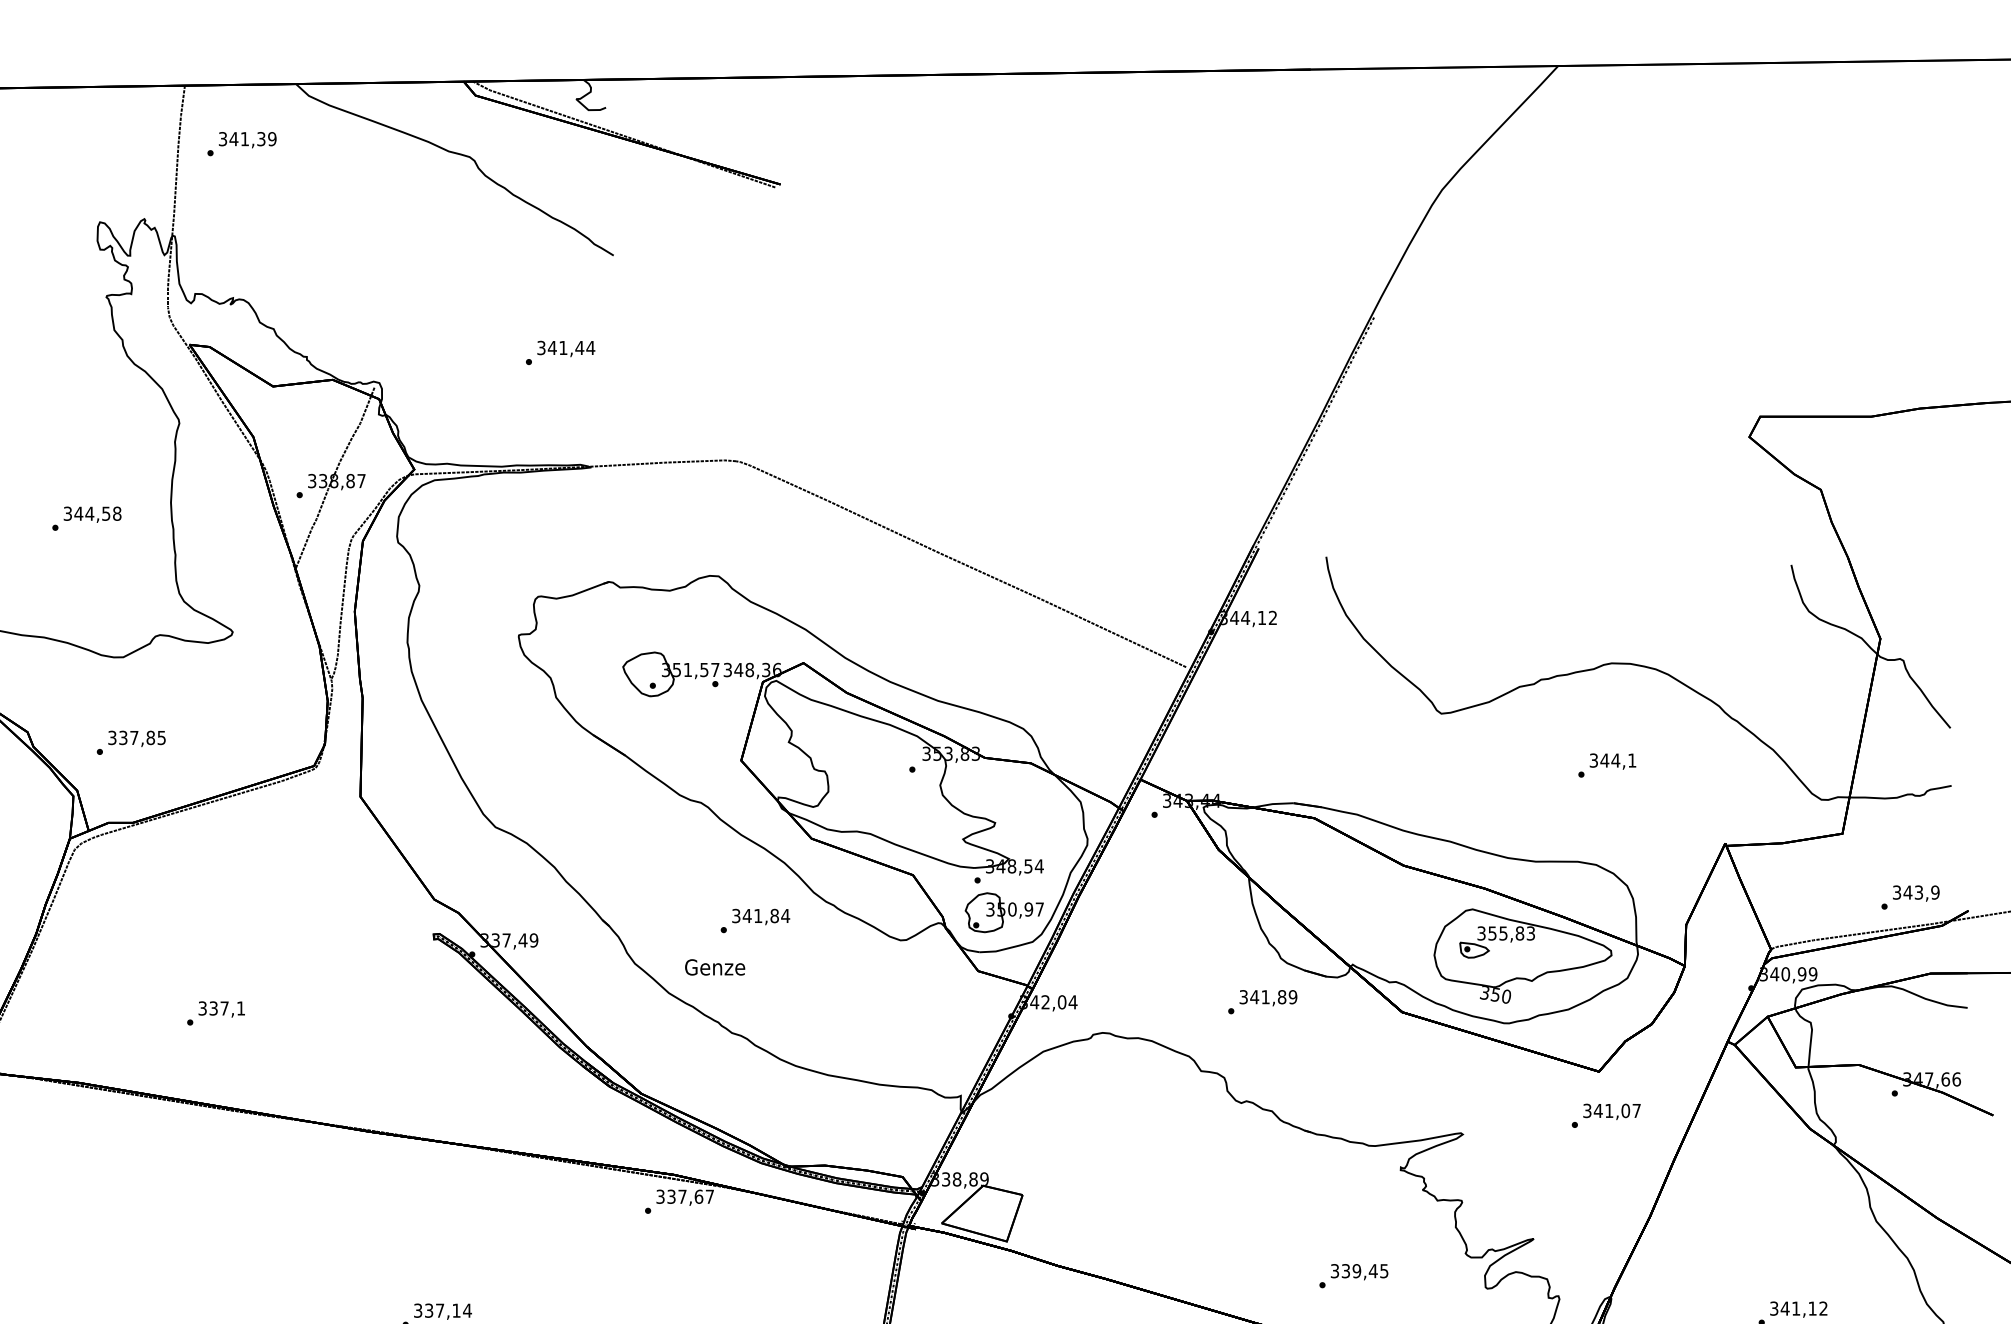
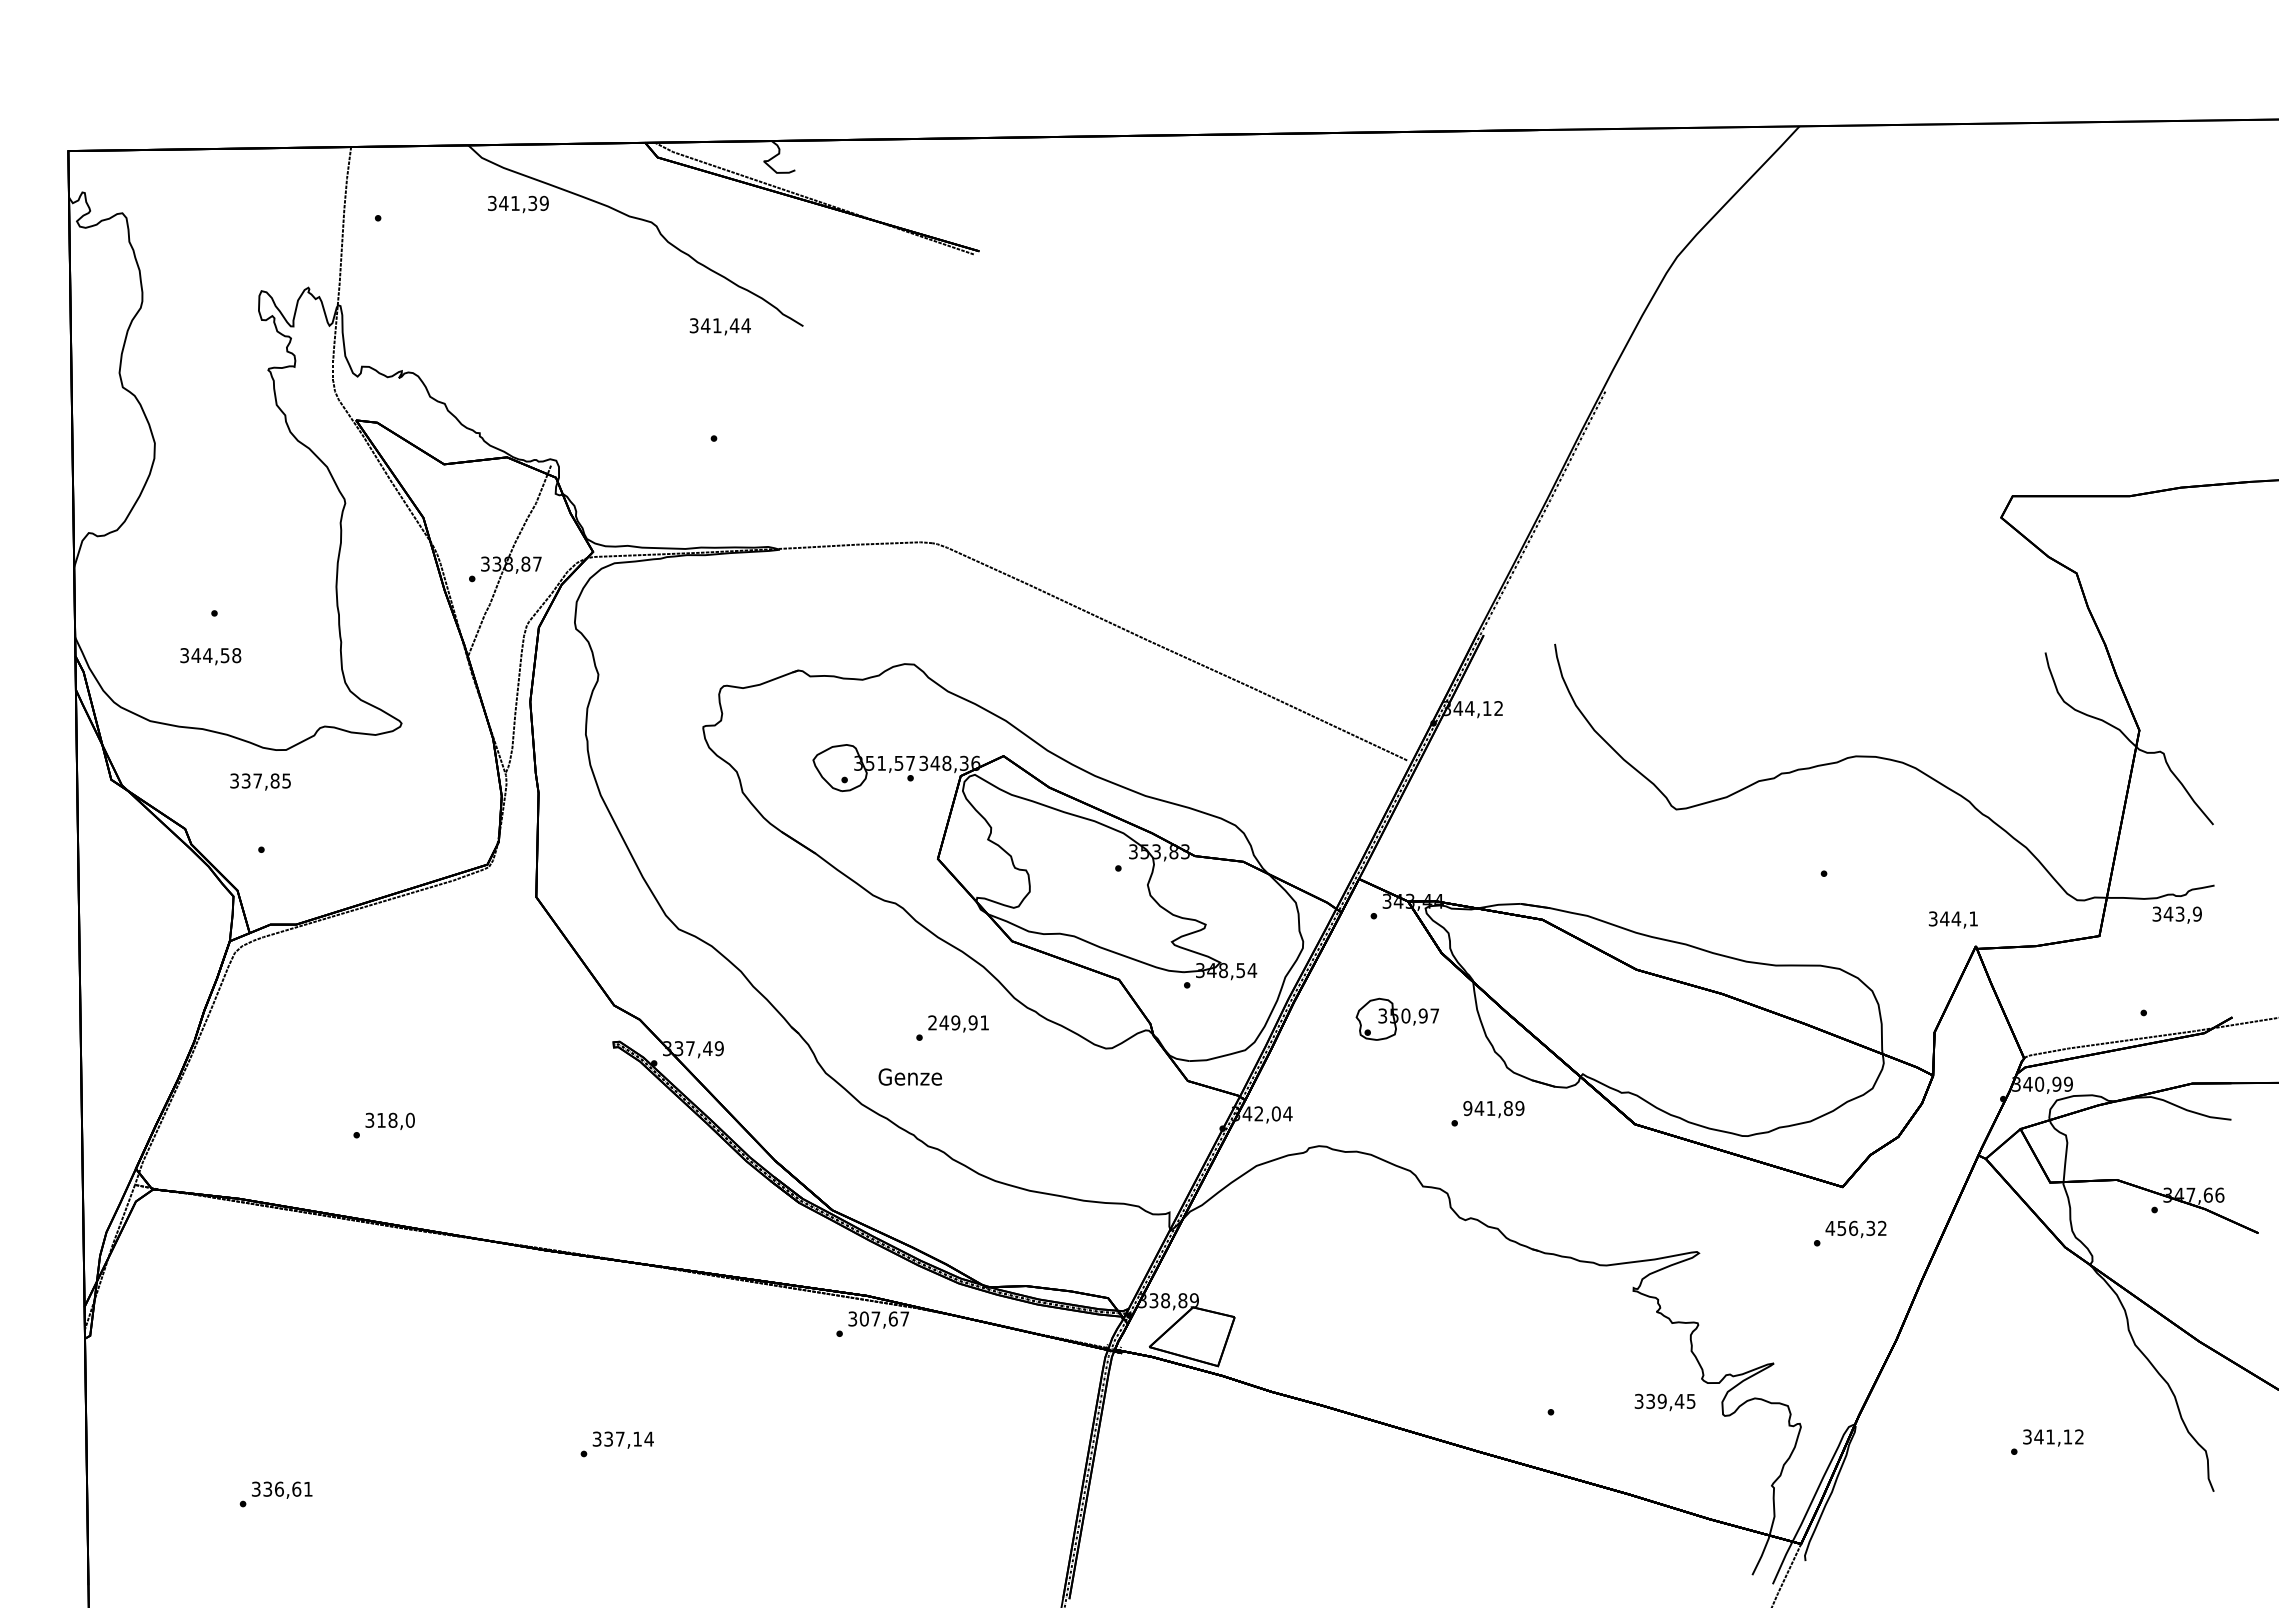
text: (247, 140) -> (518, 204), moved
text: (565, 348) -> (719, 326), moved
text: (92, 514) -> (210, 656), moved
text: (136, 738) -> (260, 781), moved
text: (1613, 761) -> (1953, 919), moved
text: (1915, 892) -> (2176, 914), moved
part: (1003, 911) -> (1396, 1018), moved
text: (760, 915) -> (958, 1022), 341,84 -> 249,91
part: (1523, 956) -> (1762, 1065), removed
text: (1243, 997) -> (1467, 1108), 341,89 -> 941,89
text: (226, 1007) -> (395, 1119), 337,1 -> 318,0
text: (1611, 1110) -> (1855, 1227), 341,07 -> 456,32
text: (670, 1196) -> (863, 1318), 337,67 -> 307,67
text: (1359, 1272) -> (1664, 1402), moved

